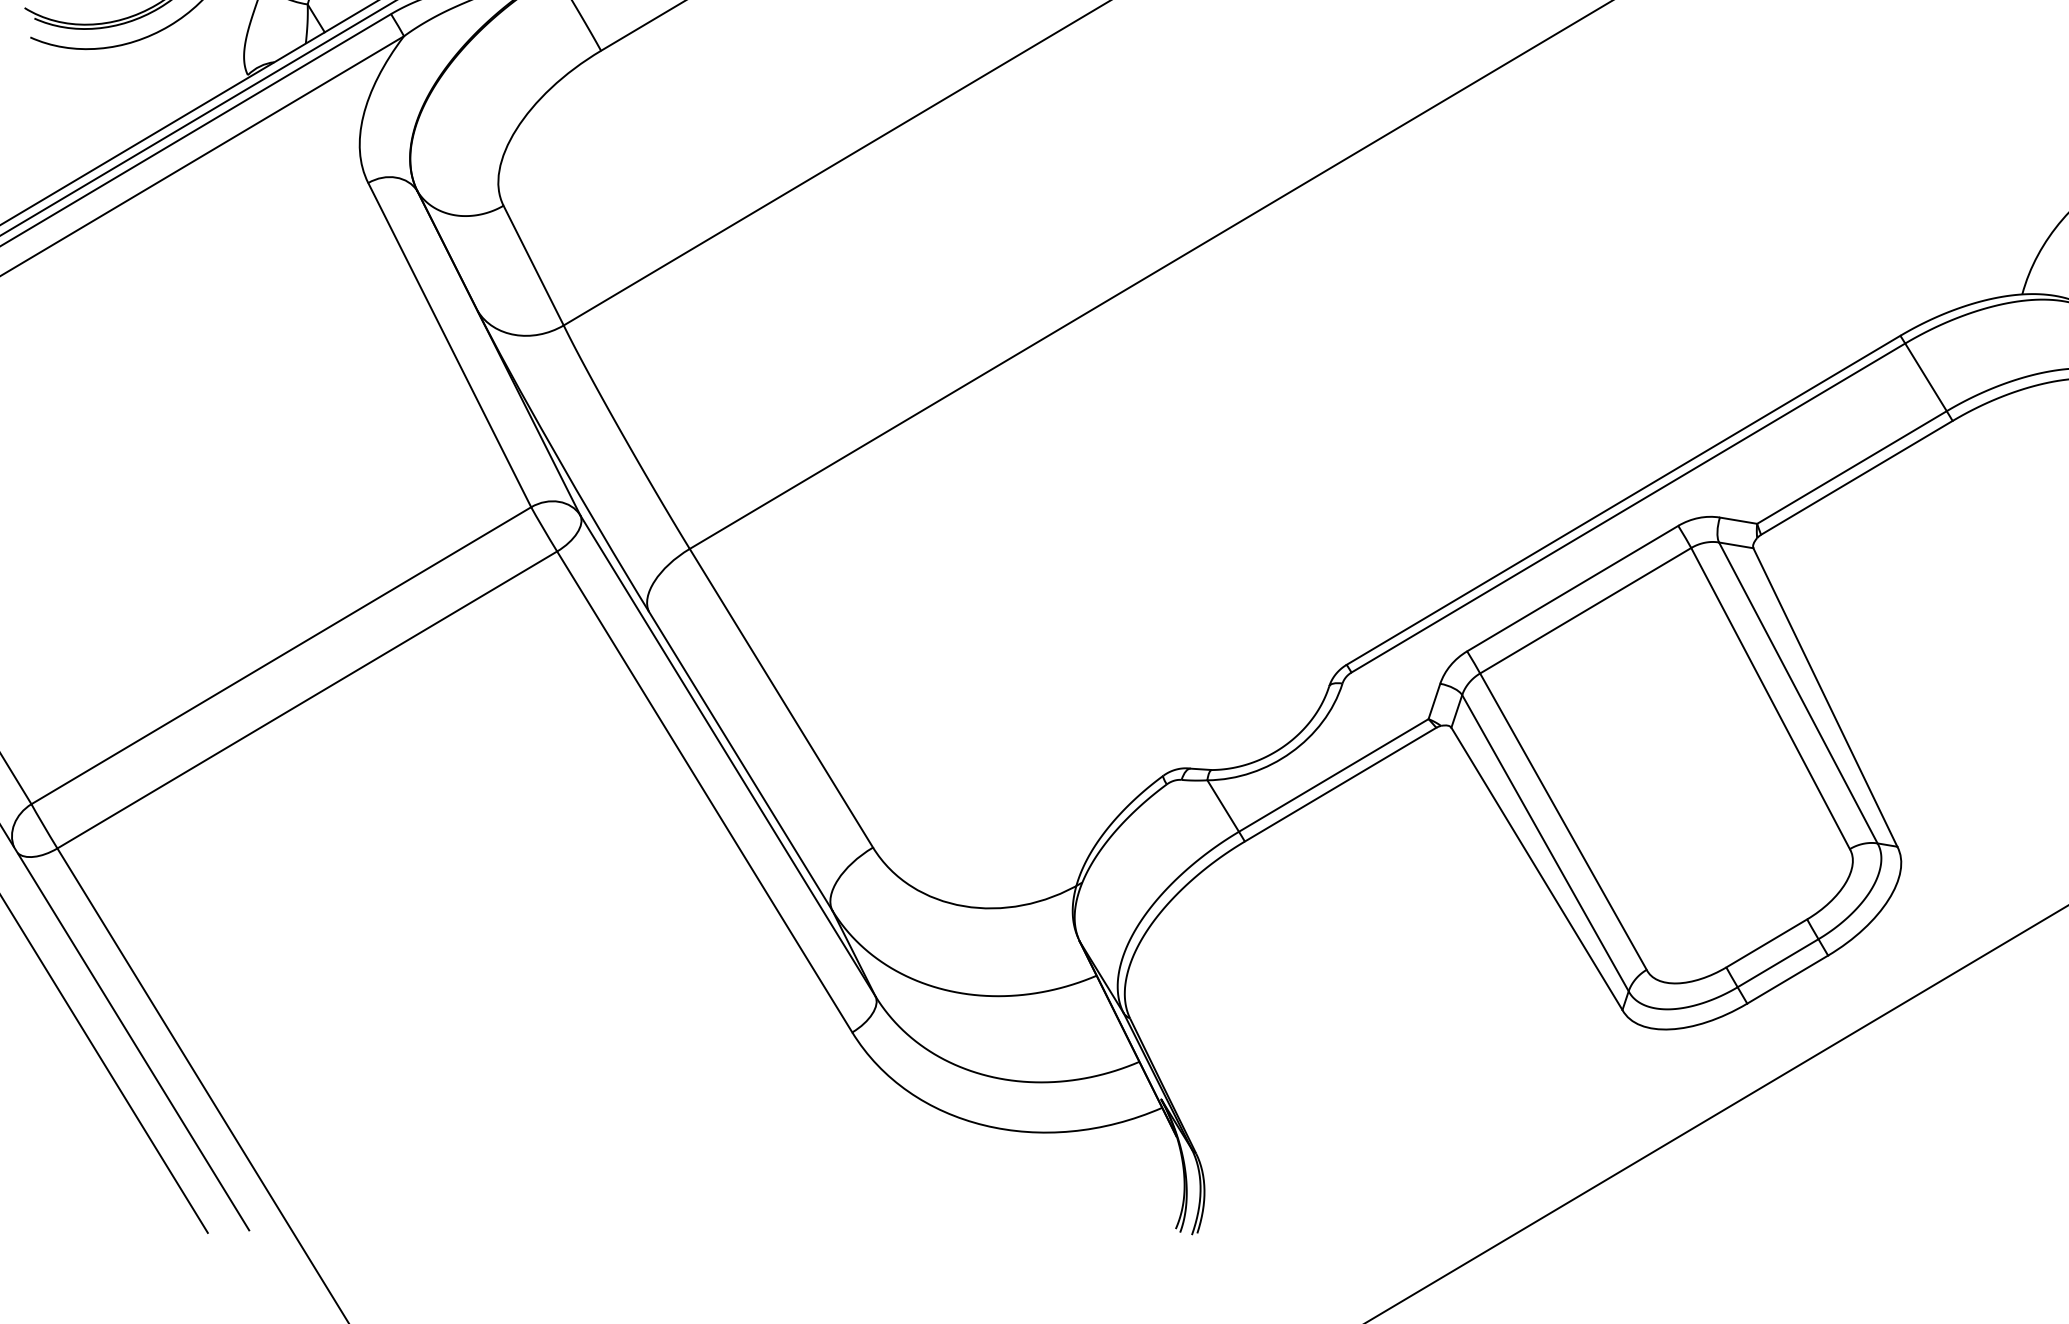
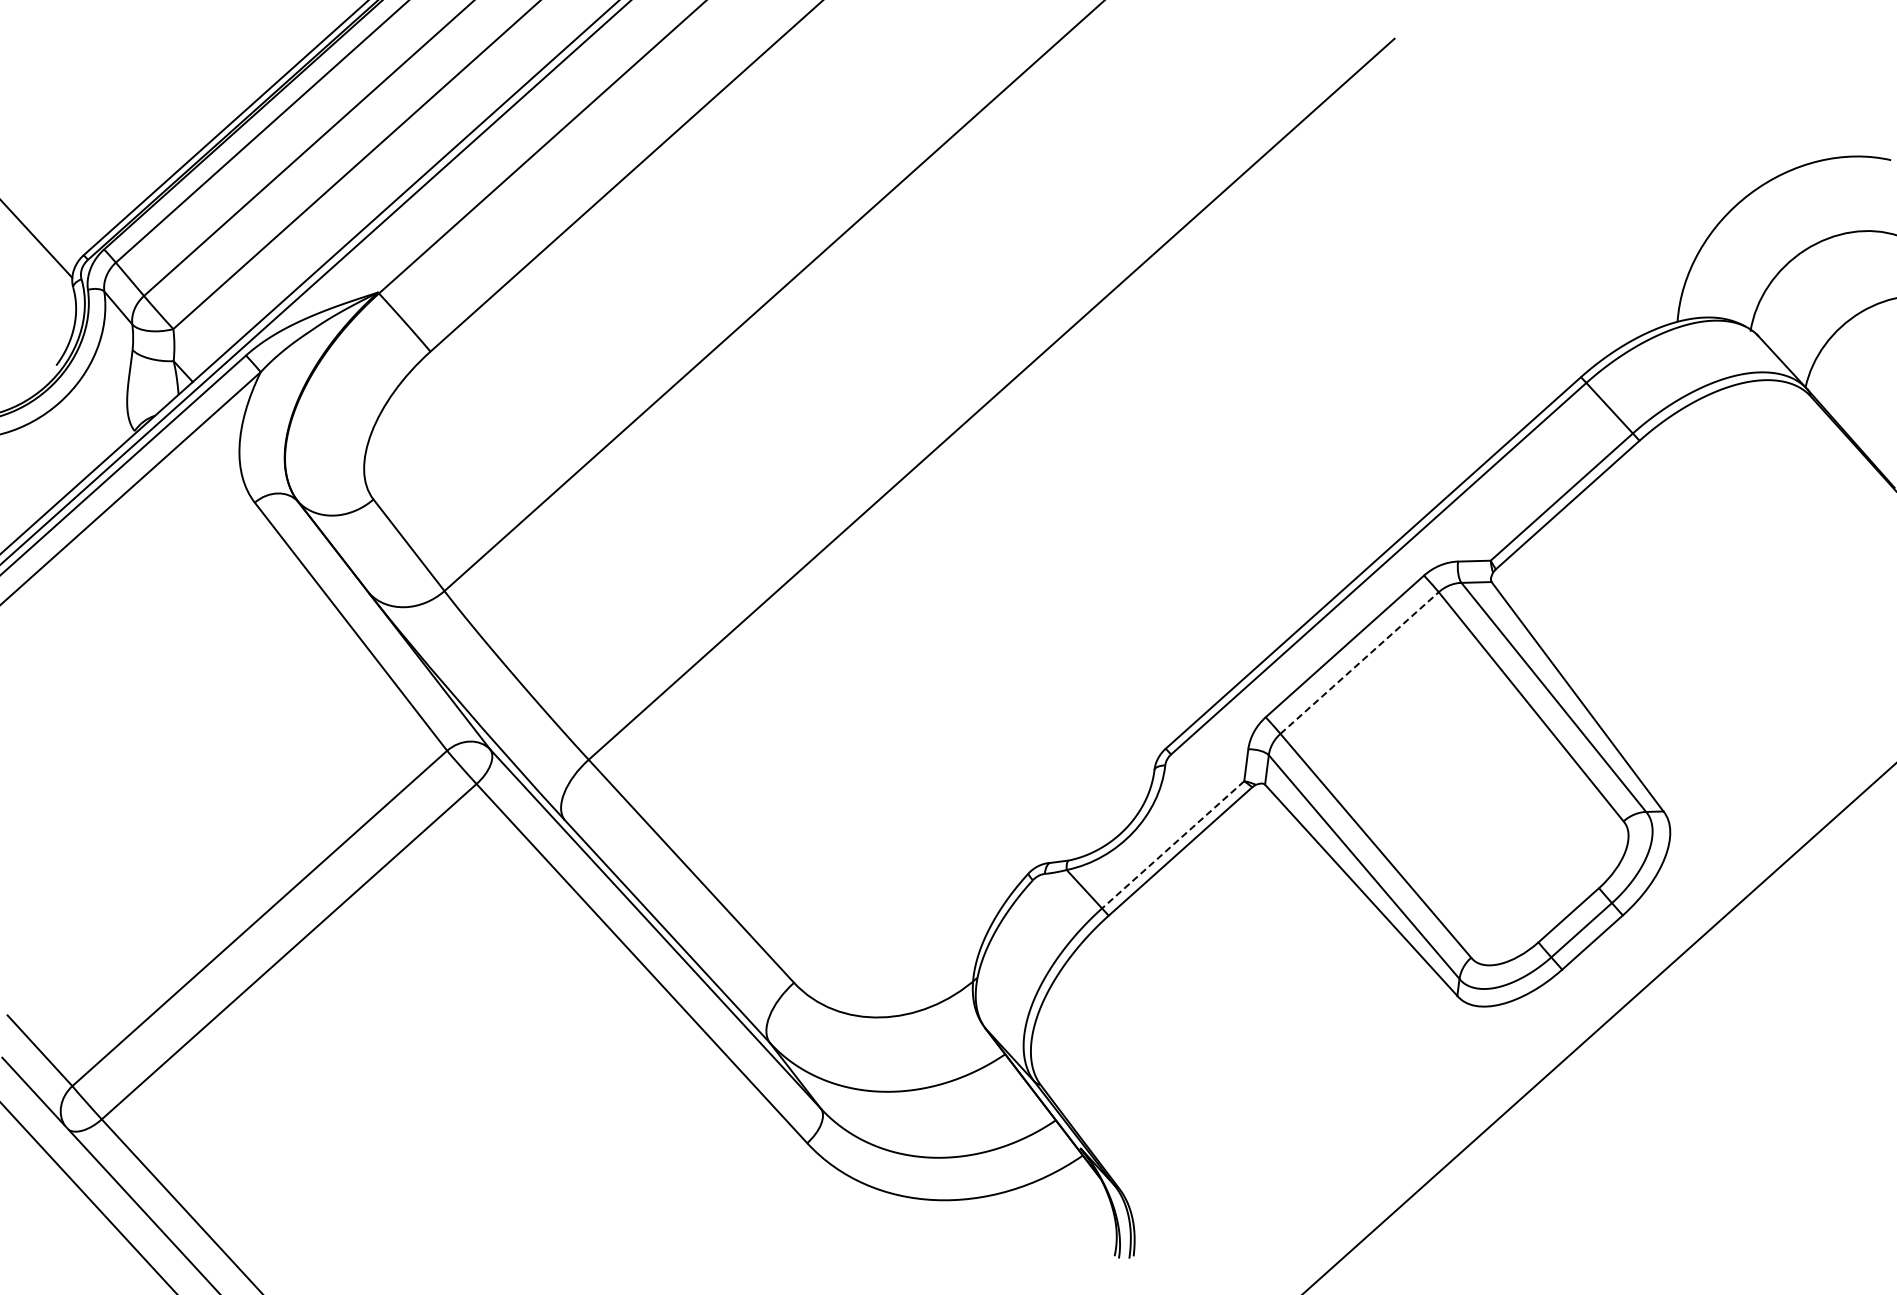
line: (1585, 610) -> (1359, 662), solid -> dashed
line: (1332, 776) -> (1172, 845), solid -> dashed

